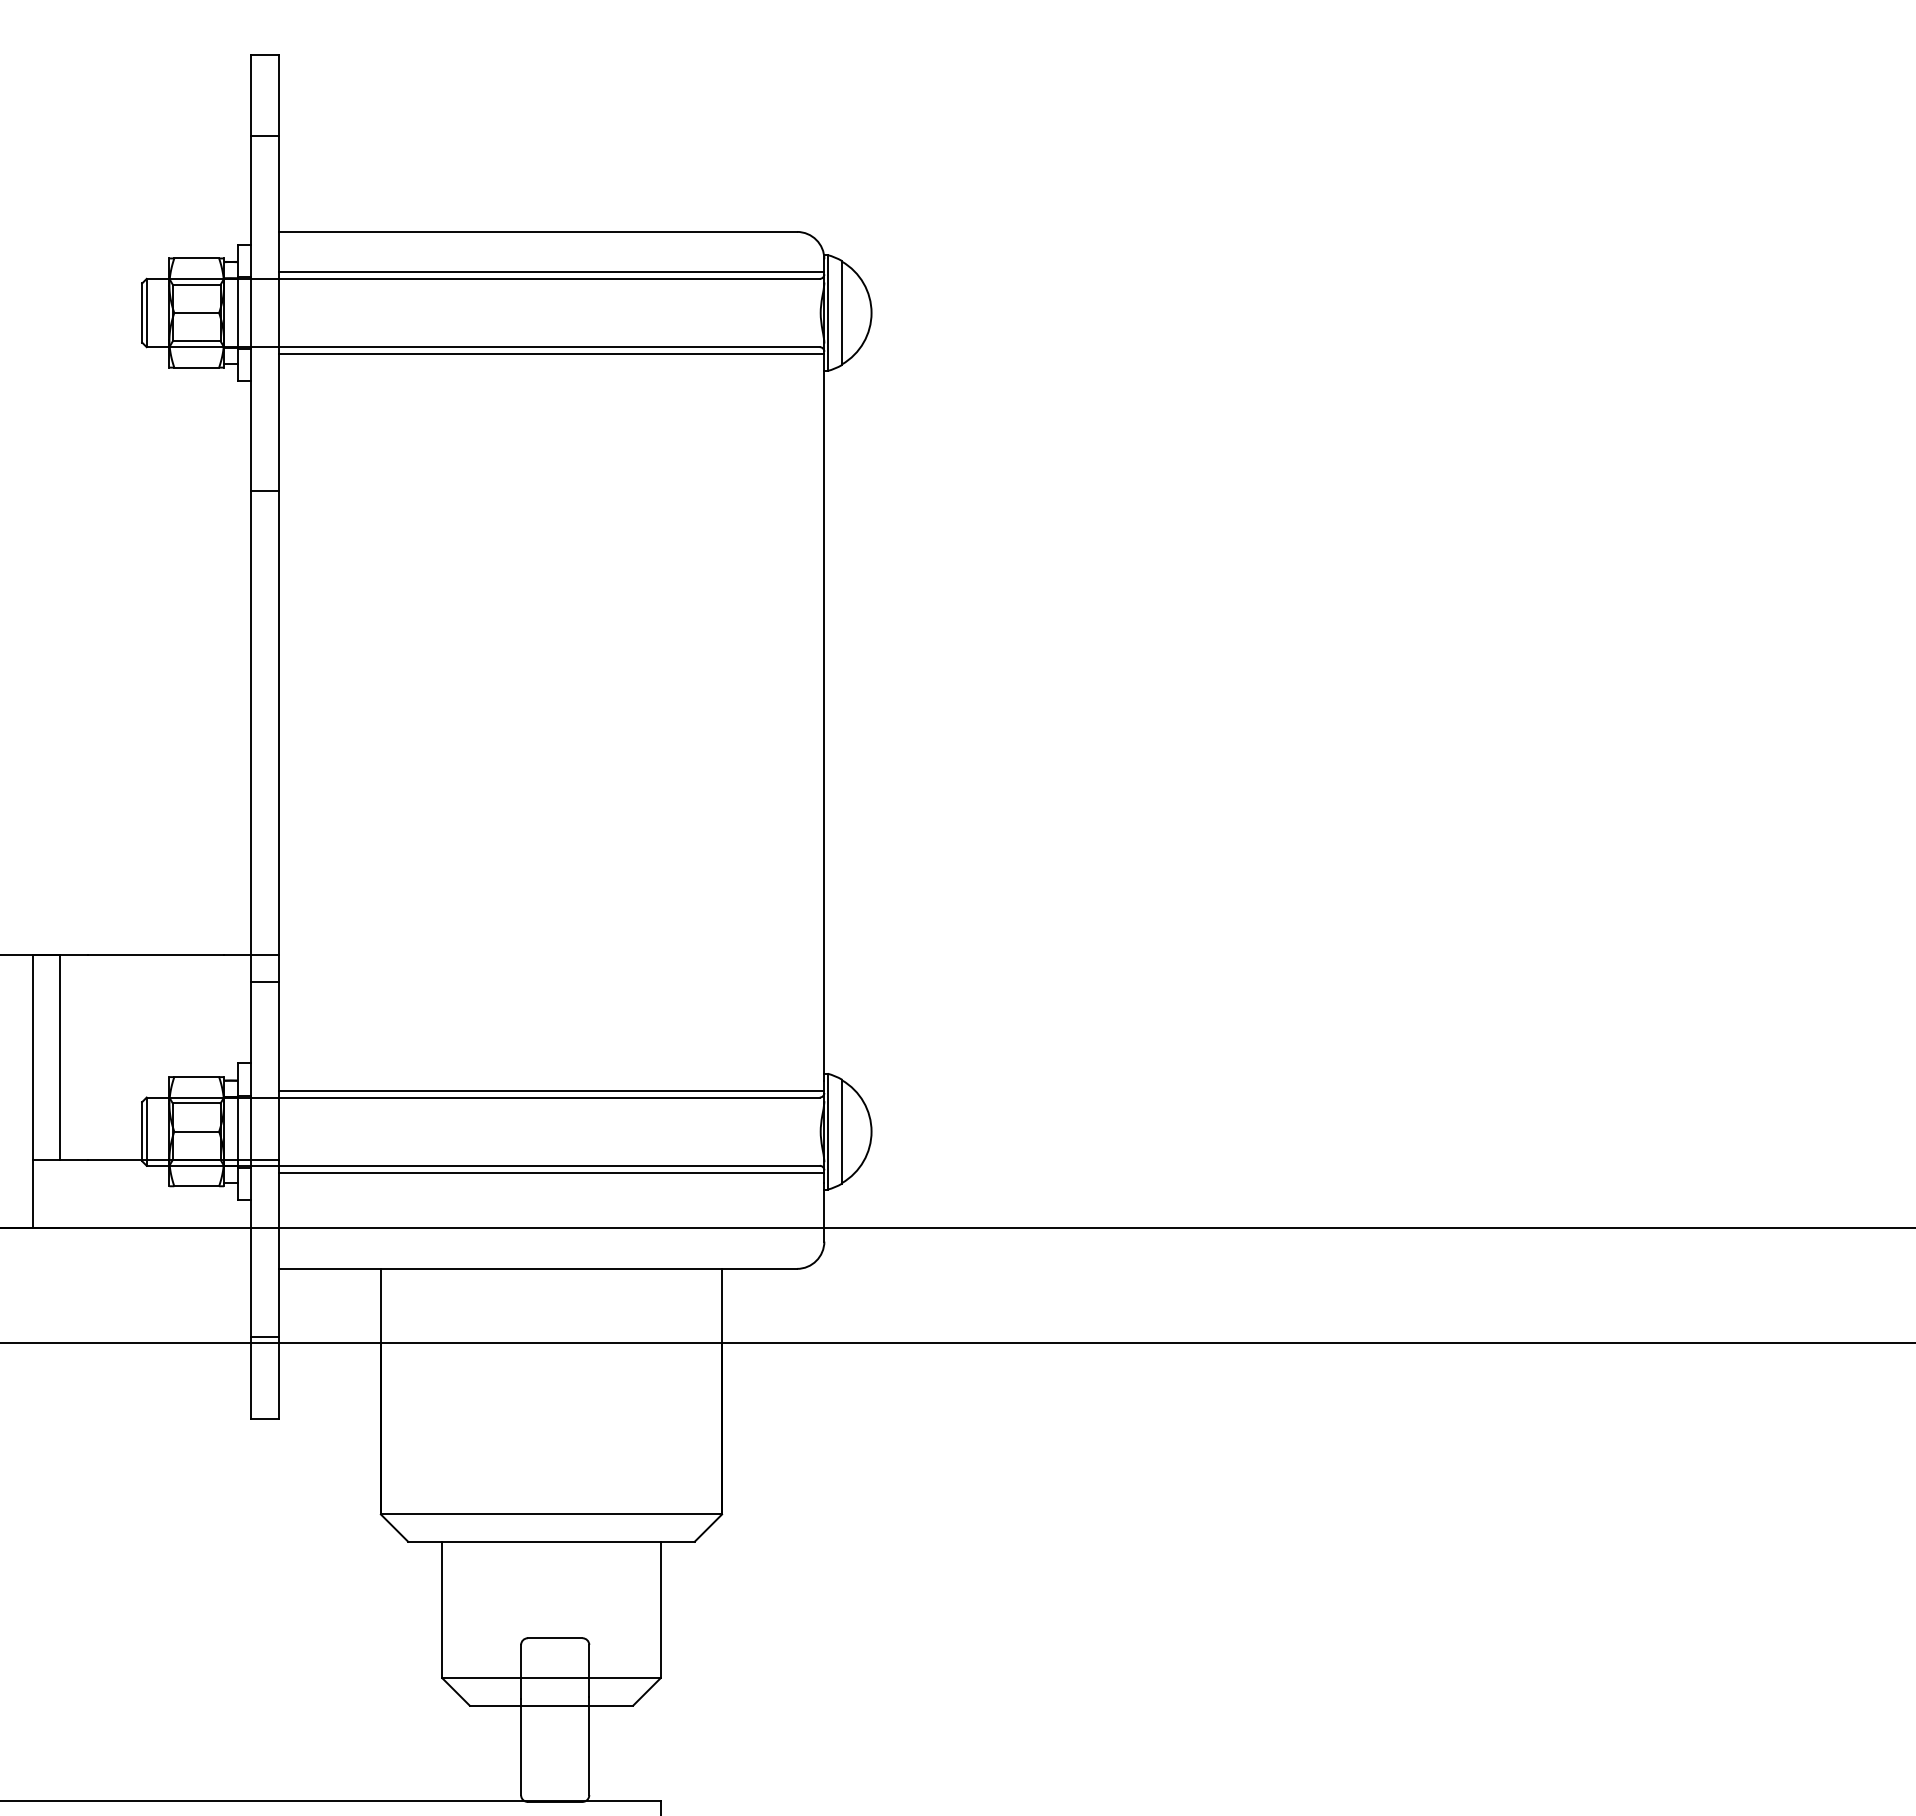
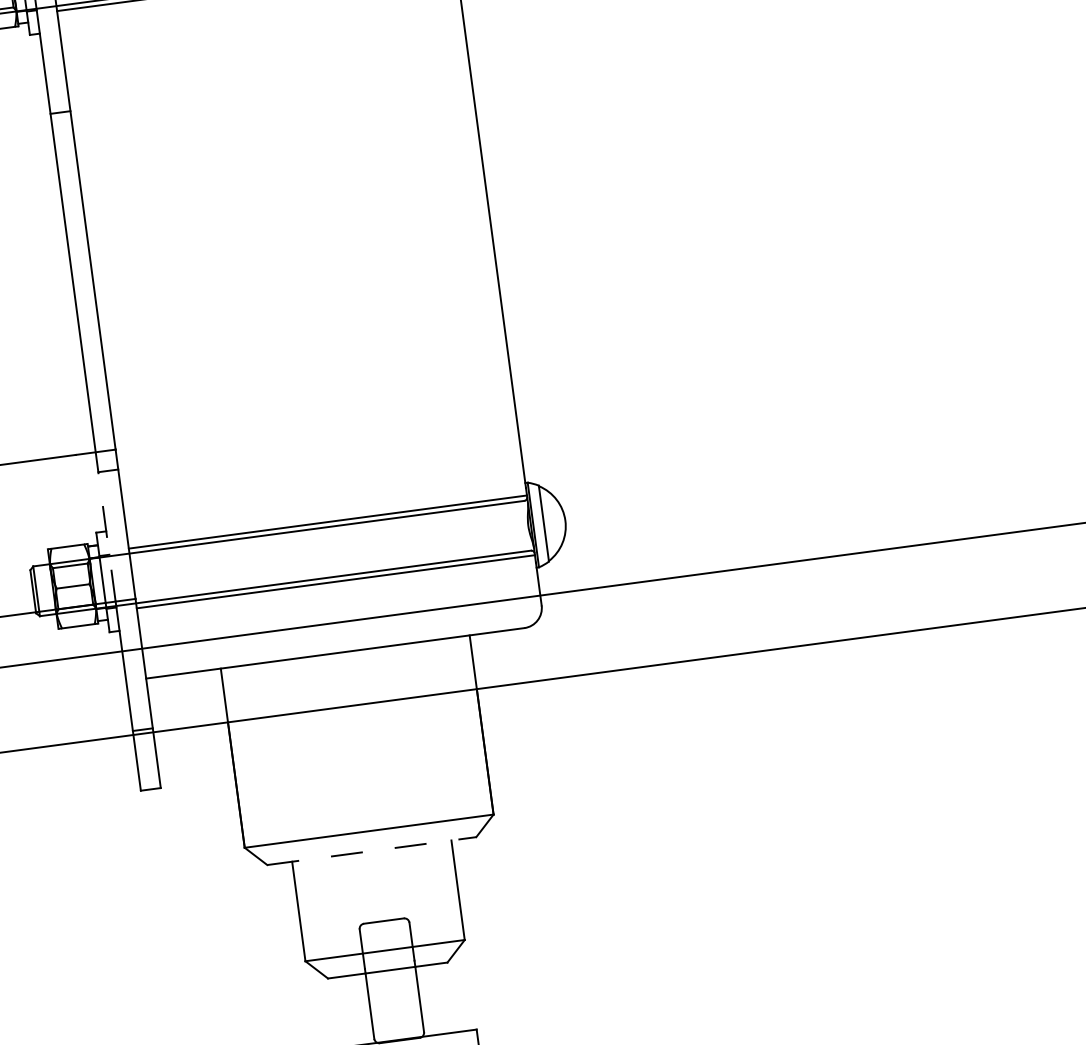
line: (251, 1056) -> (105, 526), solid -> dashed
line: (551, 1541) -> (371, 850), solid -> dashed

